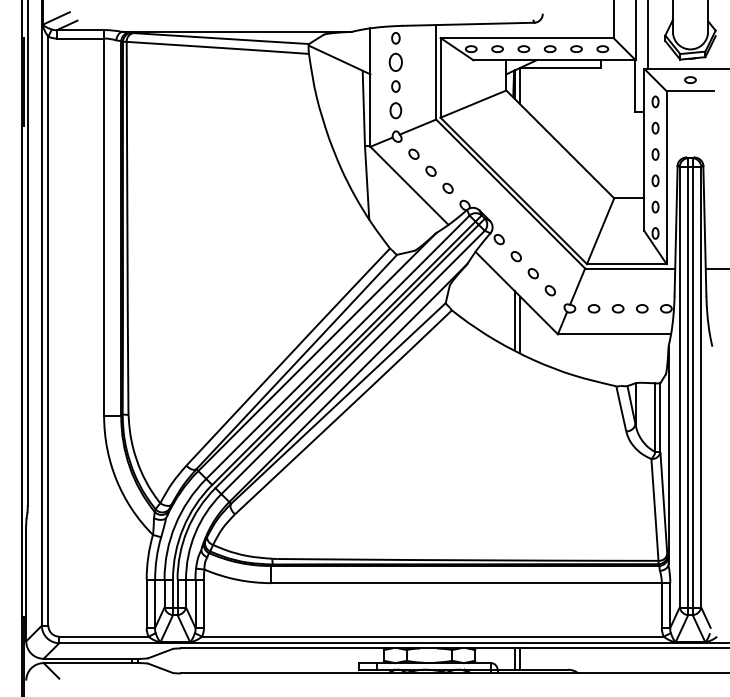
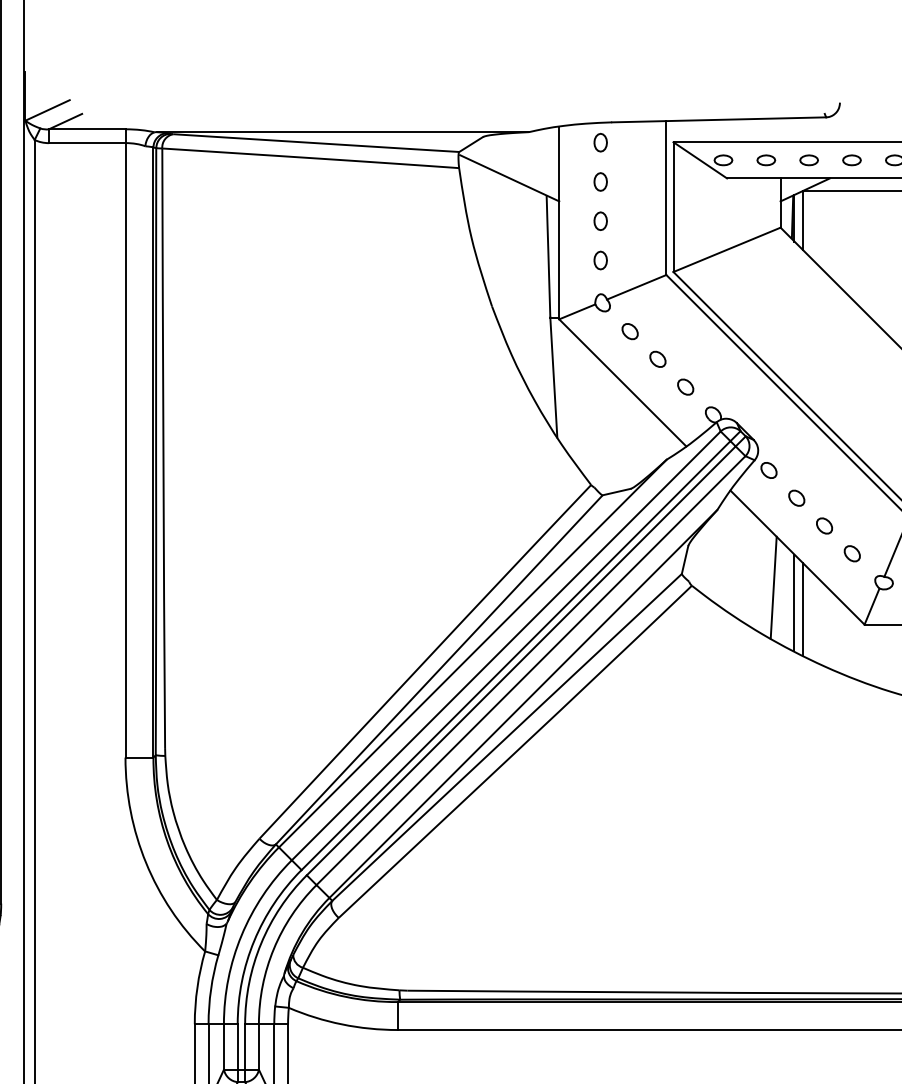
part: (395, 62) -> (600, 182), size x0.62
part: (395, 110) -> (600, 260), size x0.71
line: (501, 311) -> (772, 587), added

